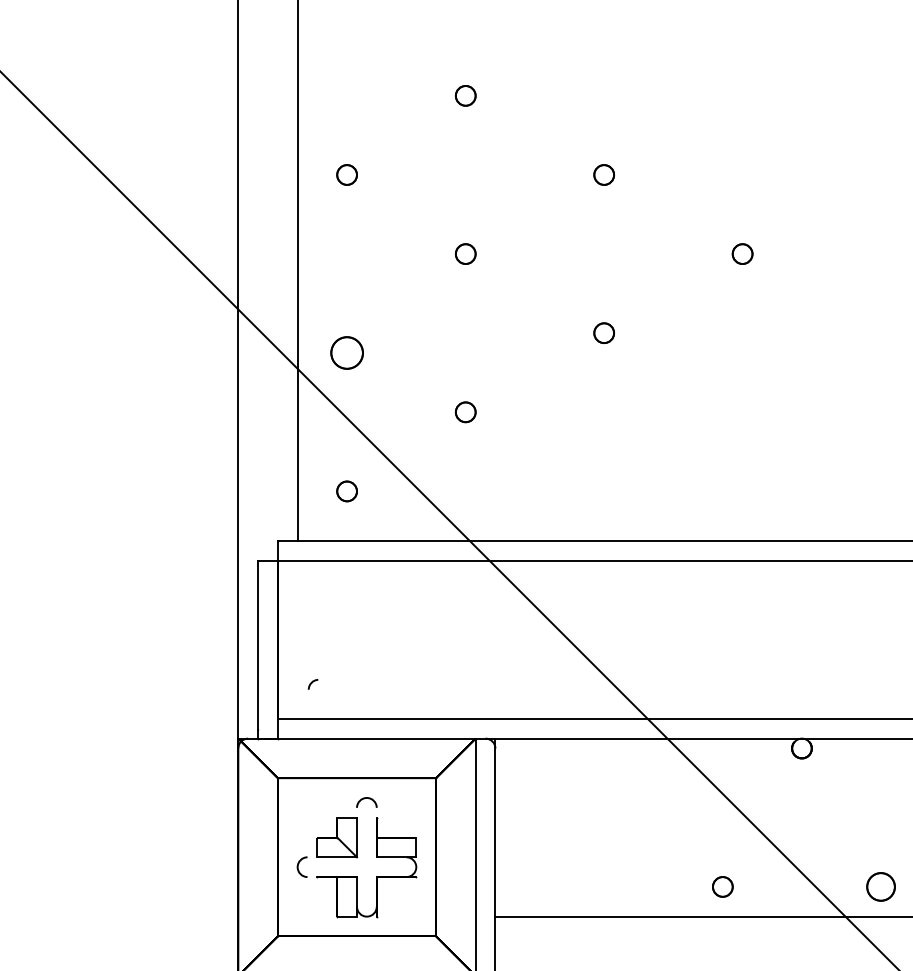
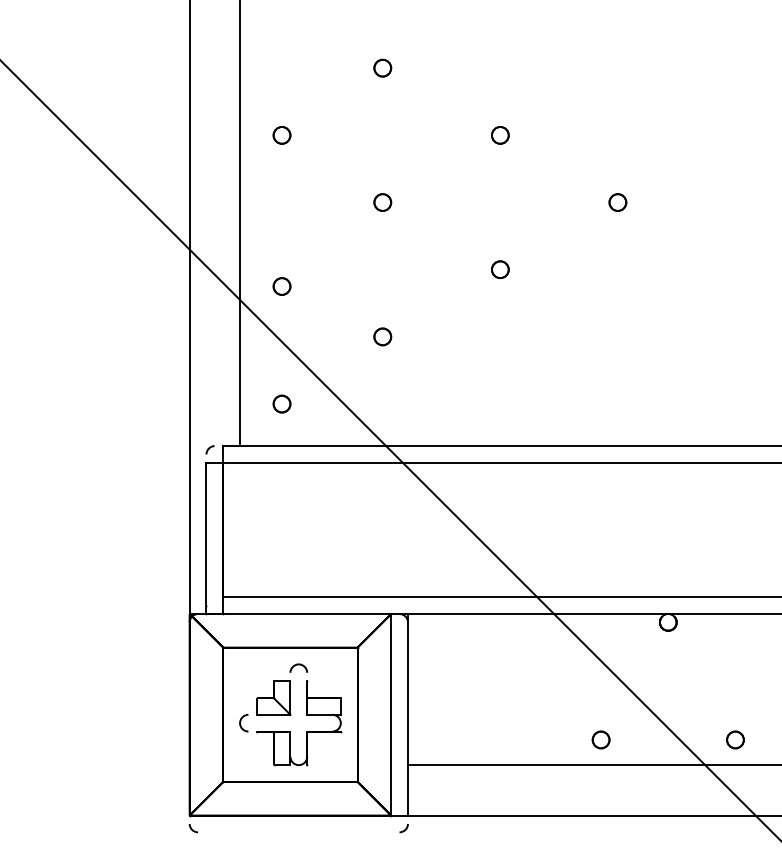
part: (346, 352) -> (281, 286), size x0.62
curve: (312, 683) -> (209, 449), moved
part: (881, 886) -> (735, 739), size x0.71

